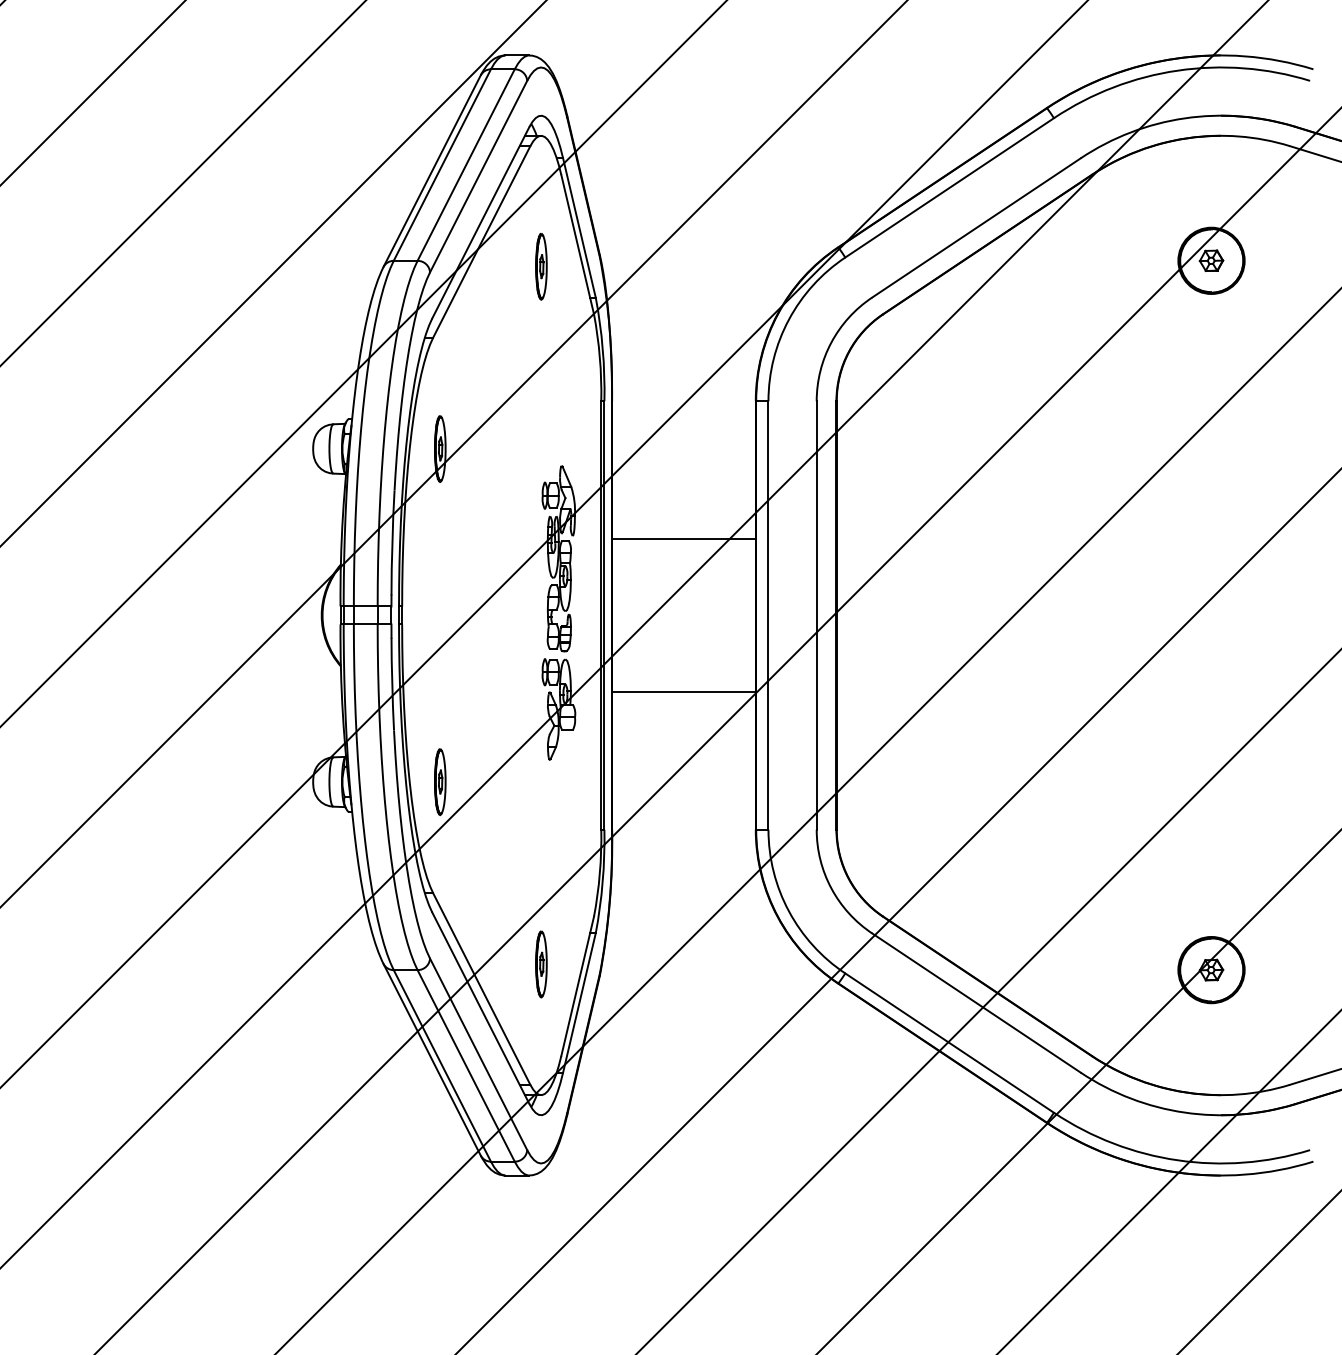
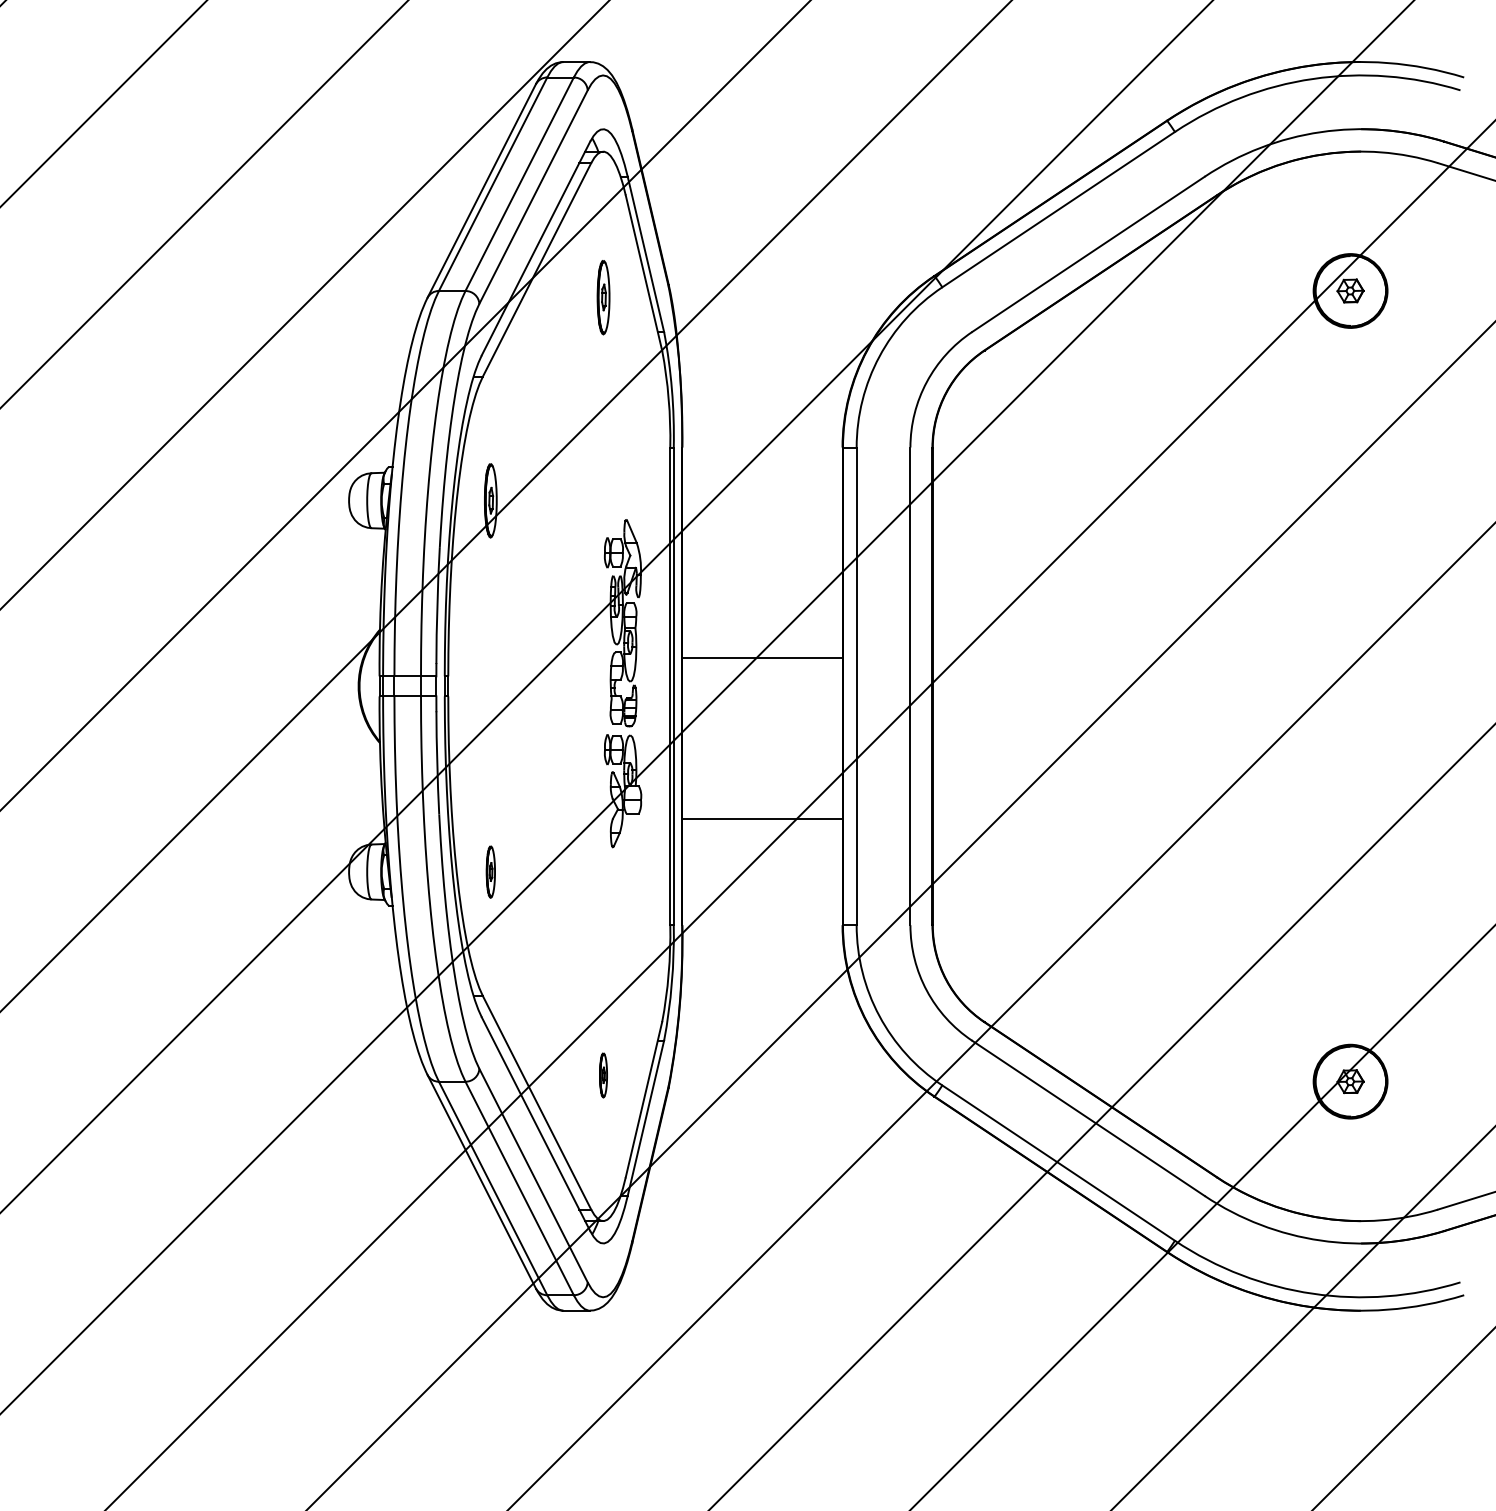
line: (684, 539) -> (762, 658), moved
line: (684, 691) -> (762, 819), moved
part: (440, 781) -> (490, 871), size x0.7
part: (541, 964) -> (603, 1075), size x0.6

